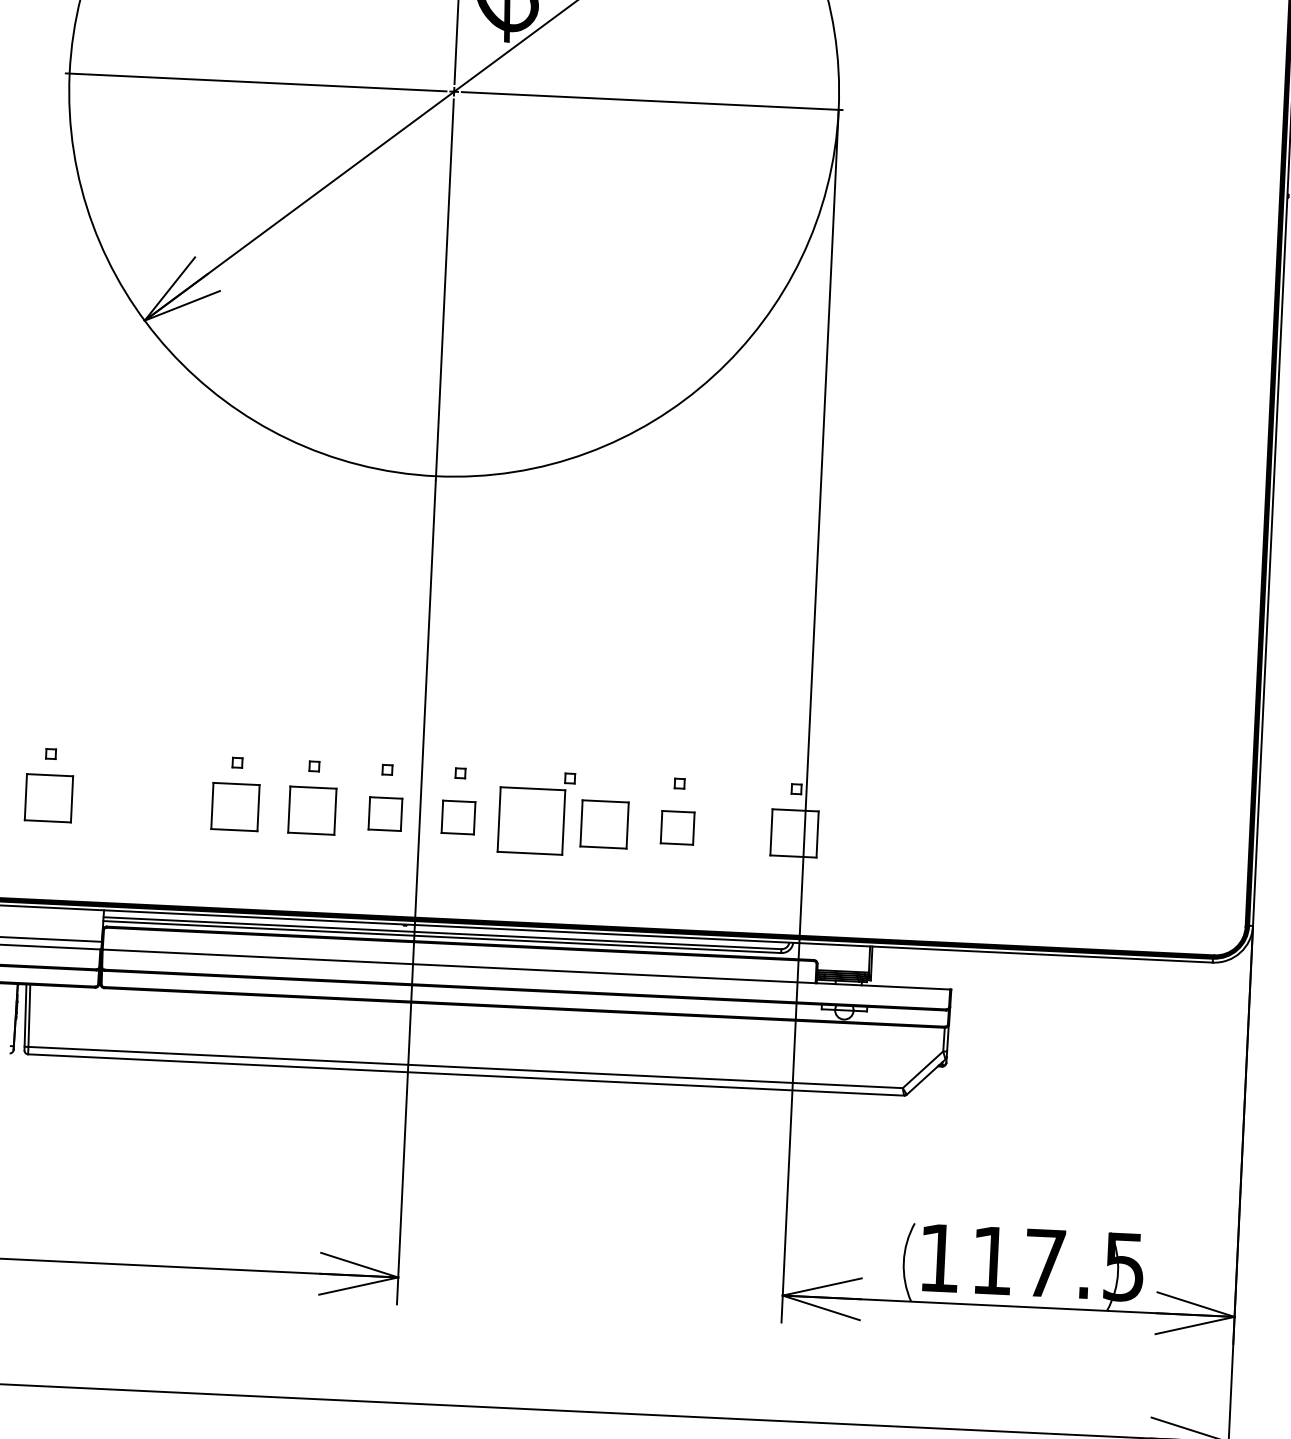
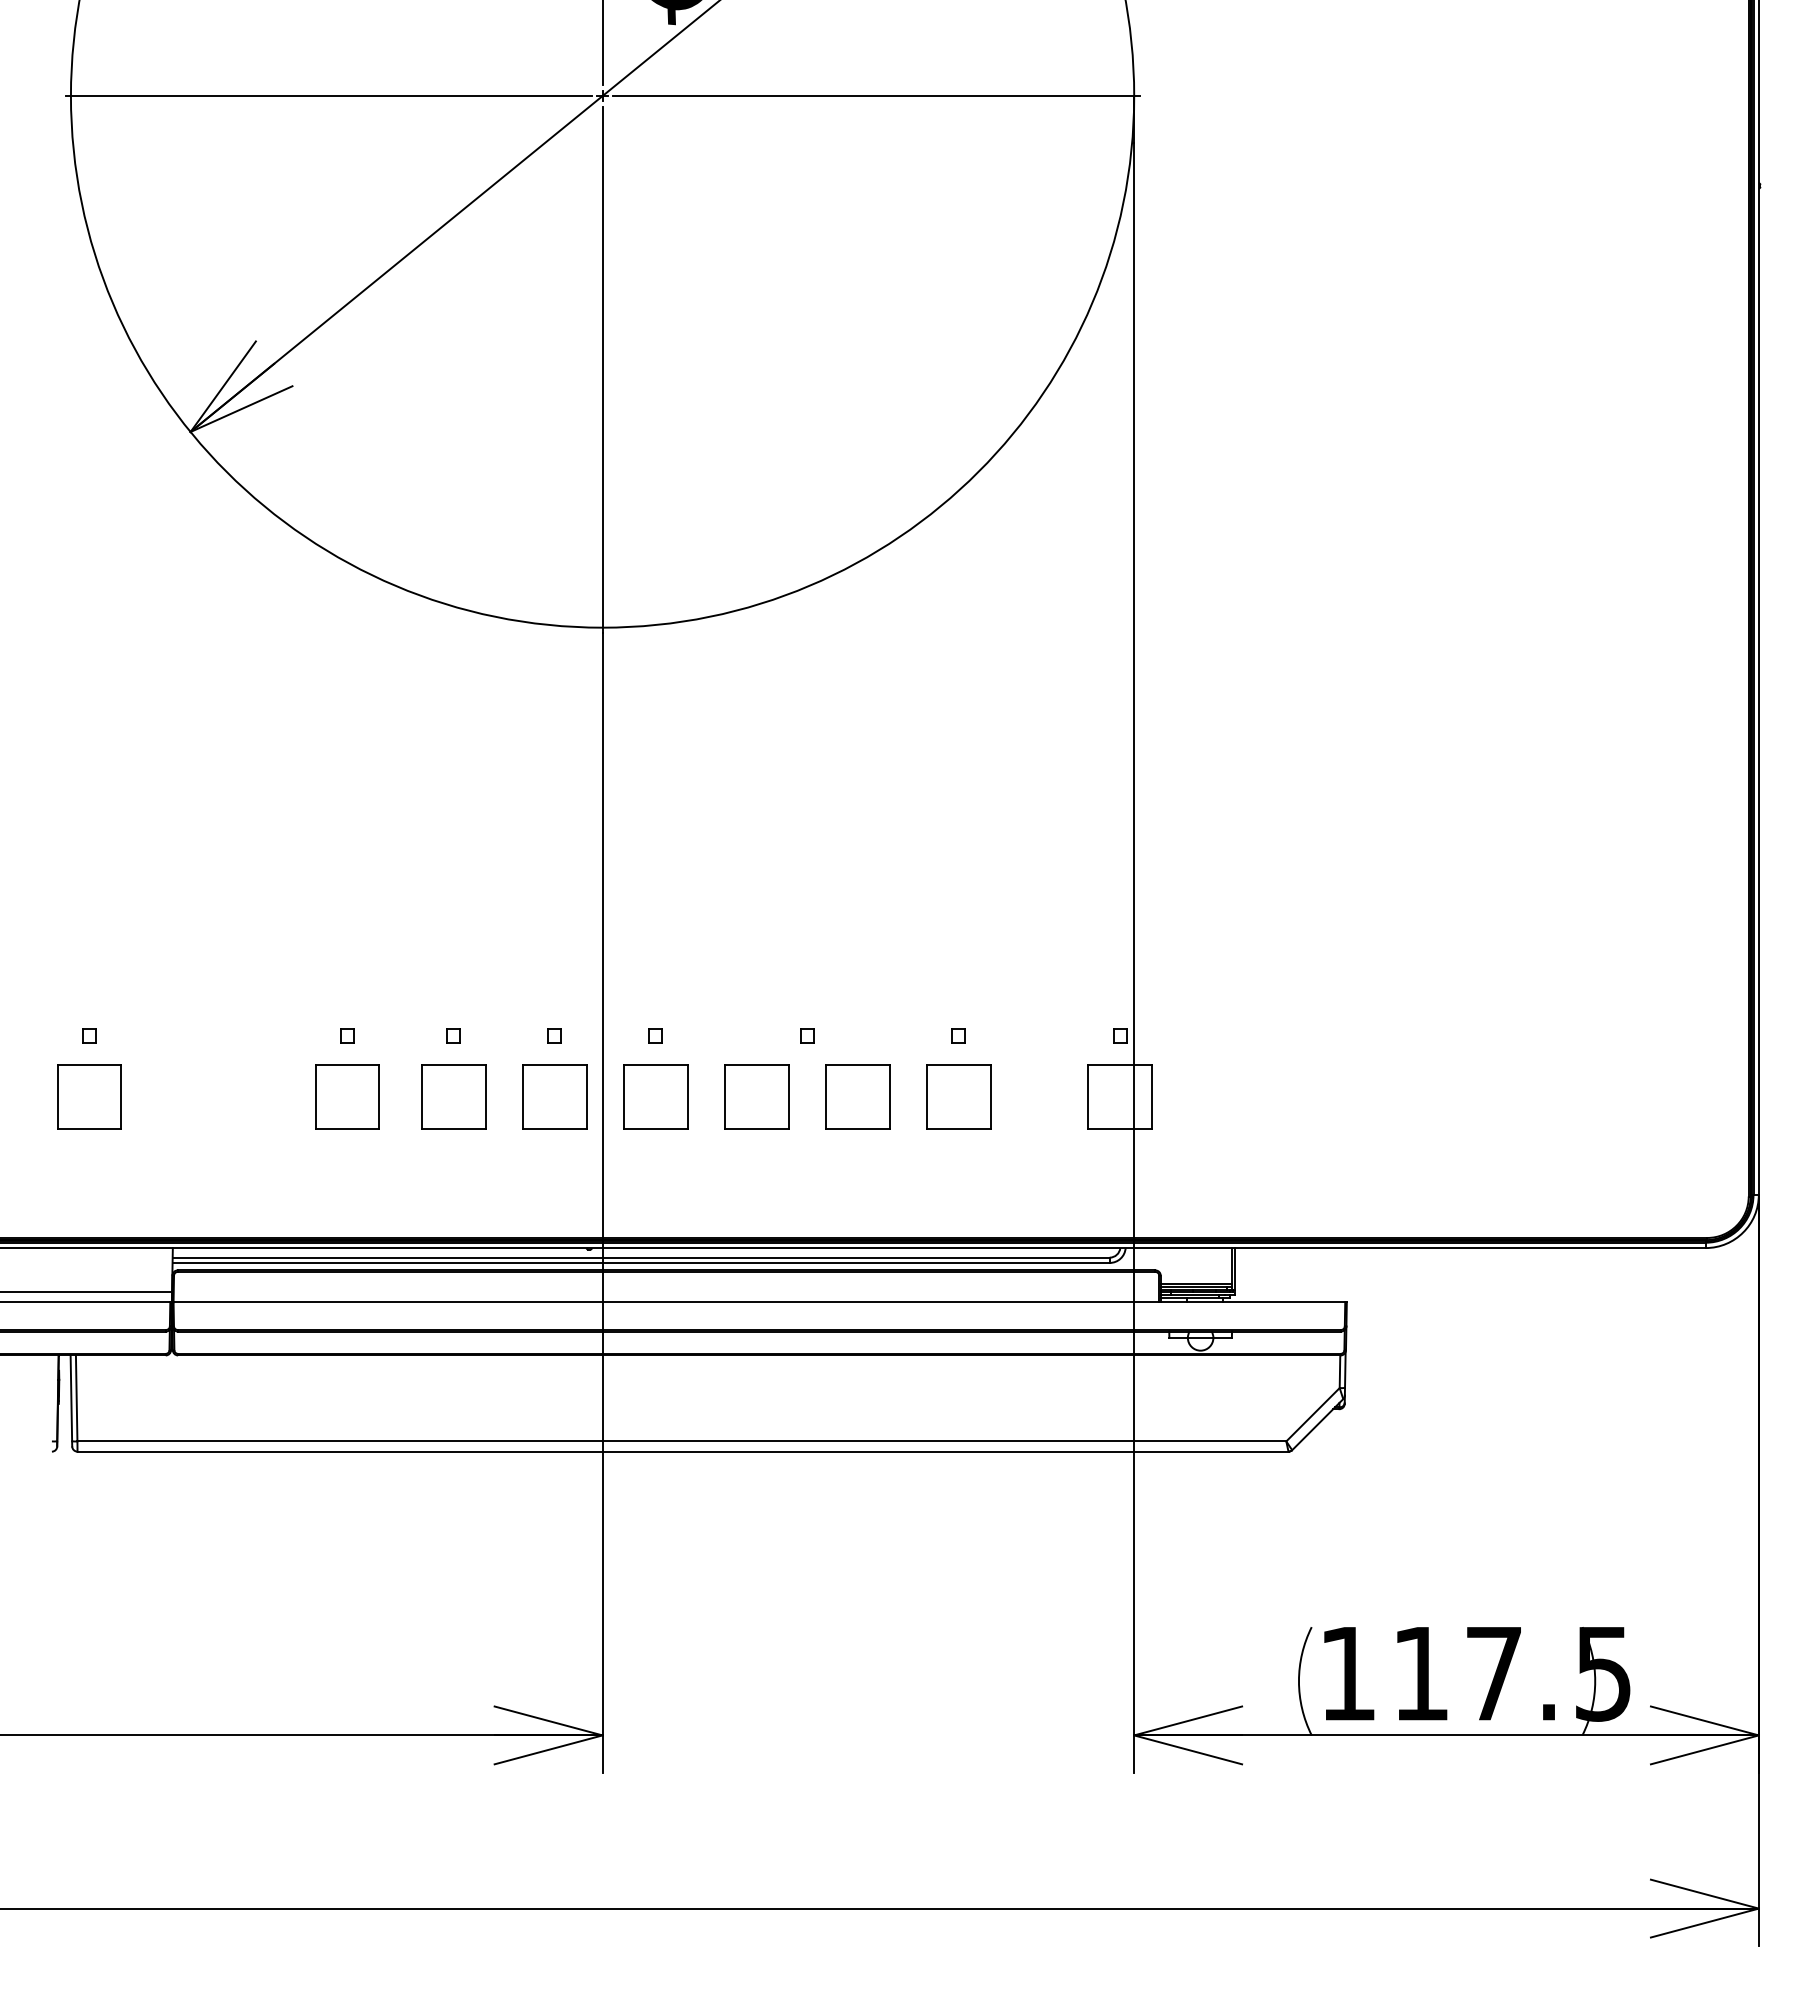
part: (385, 813) -> (554, 1096), size x1.43
part: (458, 817) -> (655, 1096), size x1.43
part: (531, 820) -> (756, 1096), size x0.71
part: (677, 827) -> (958, 1096), size x1.43

